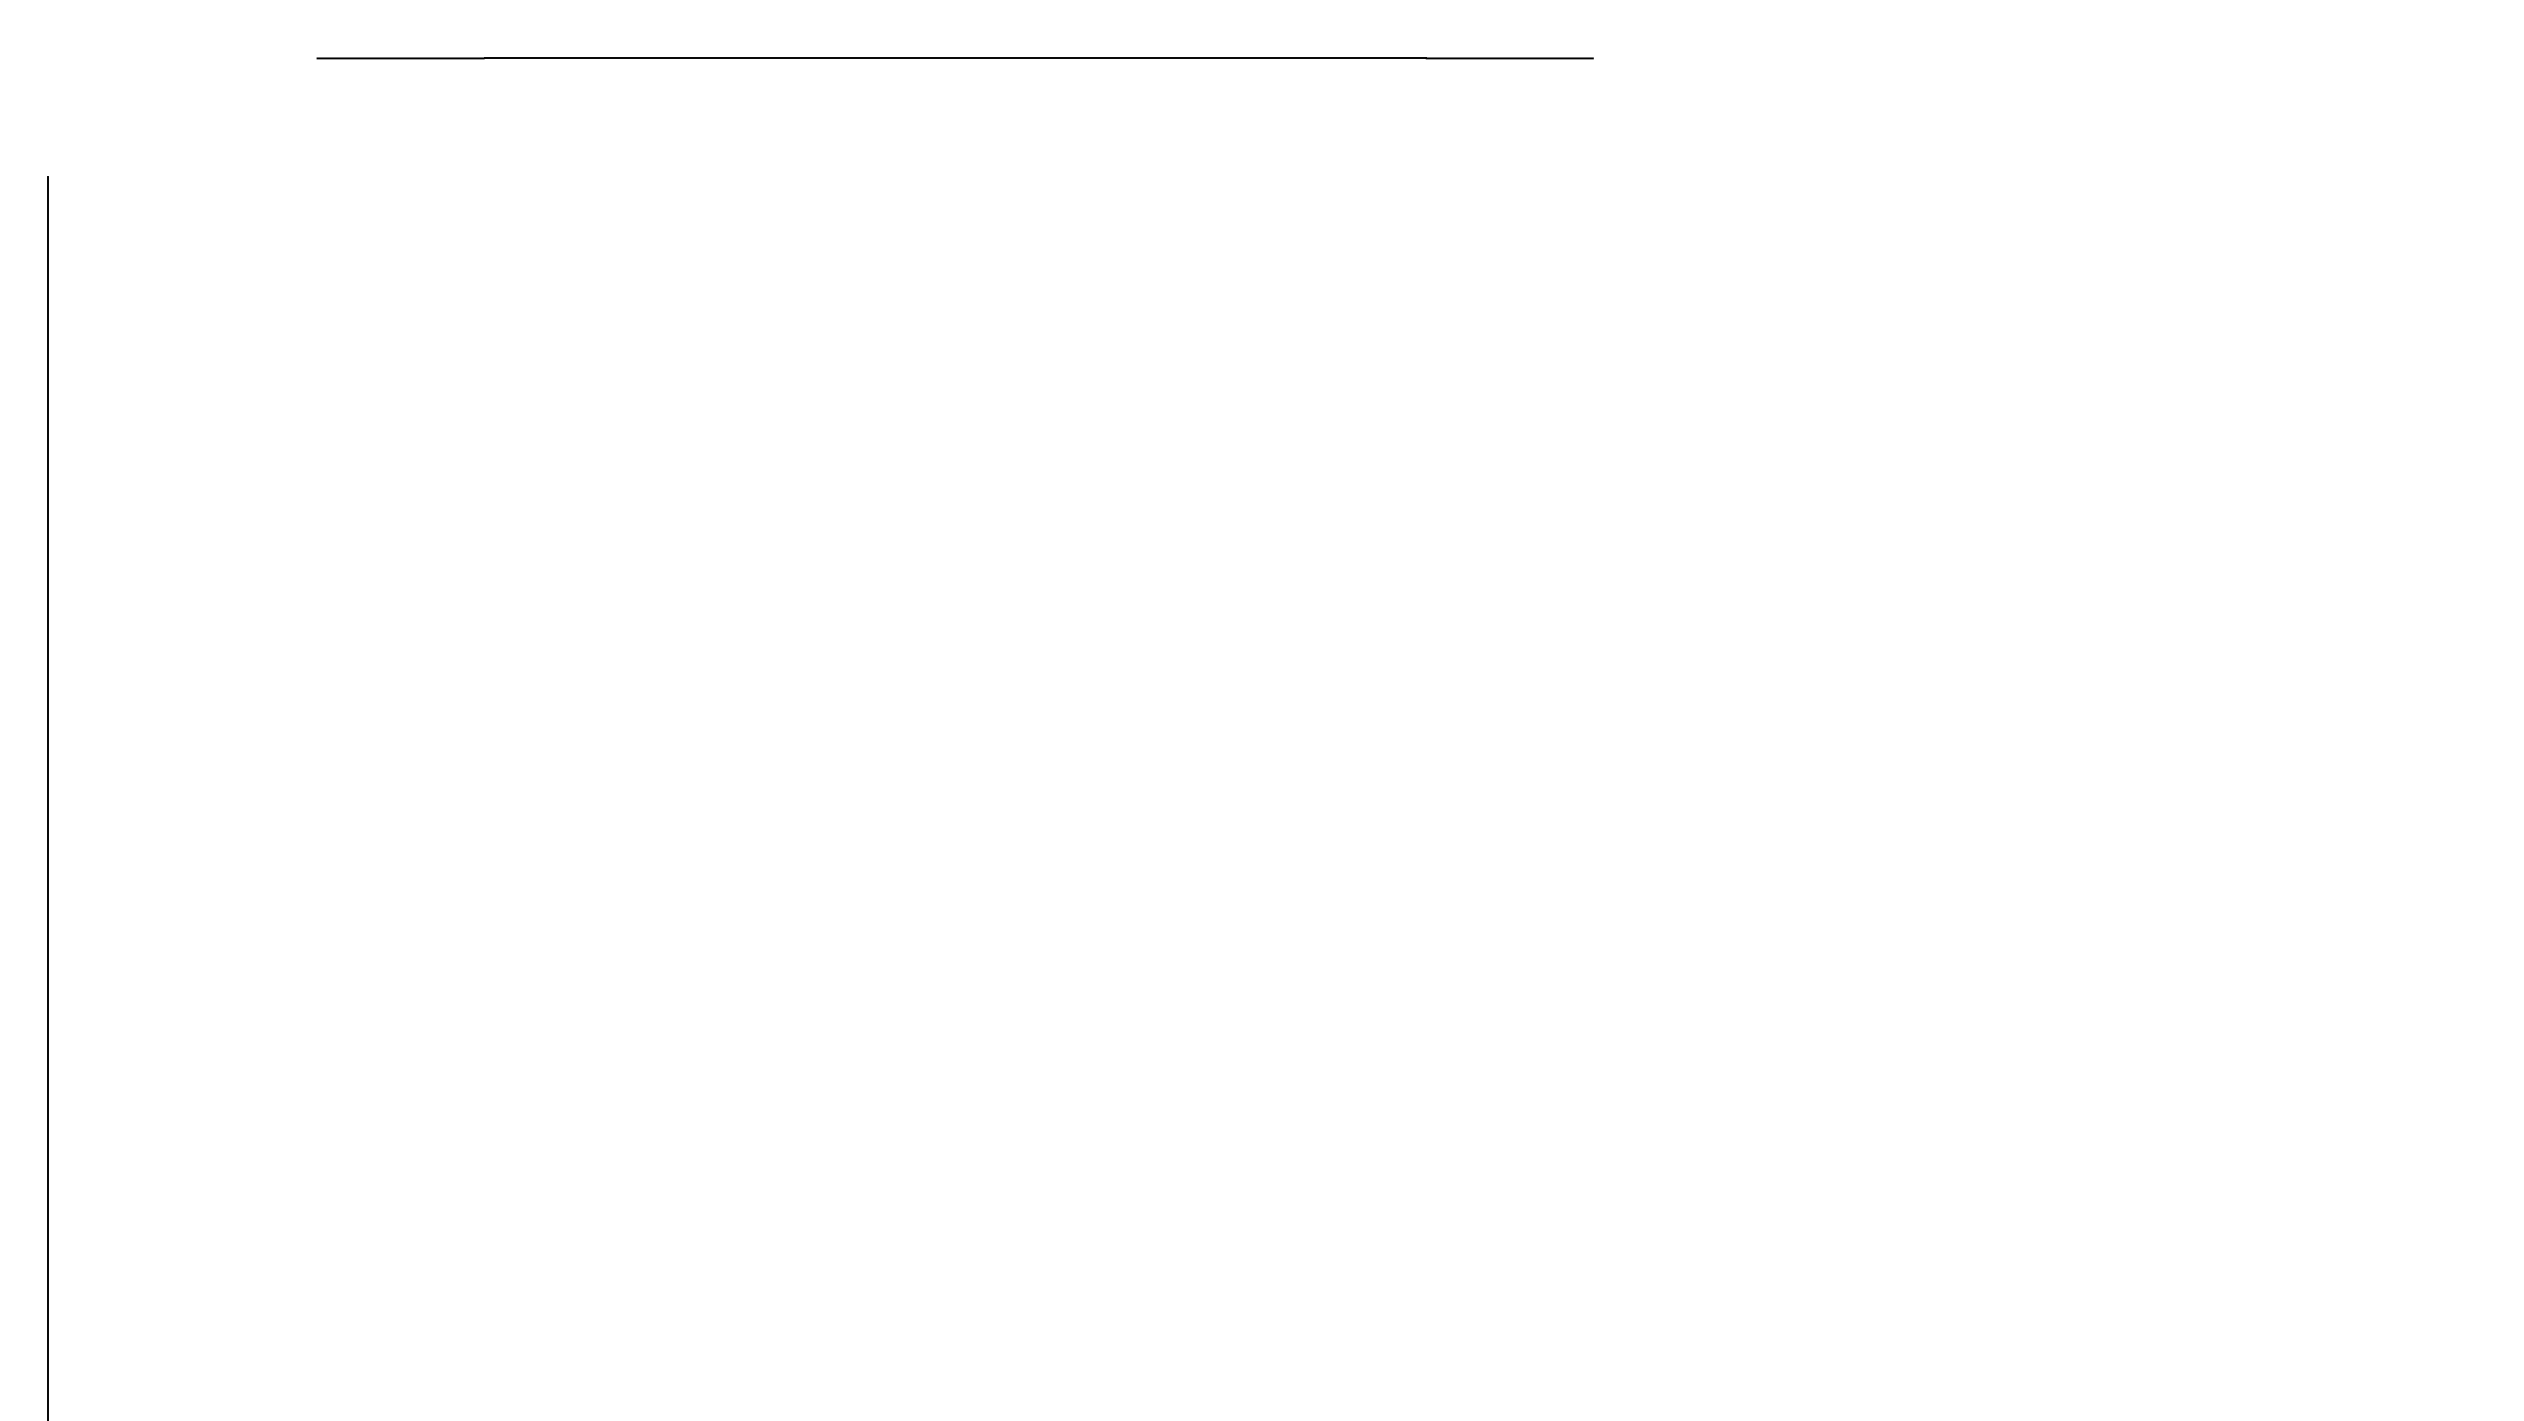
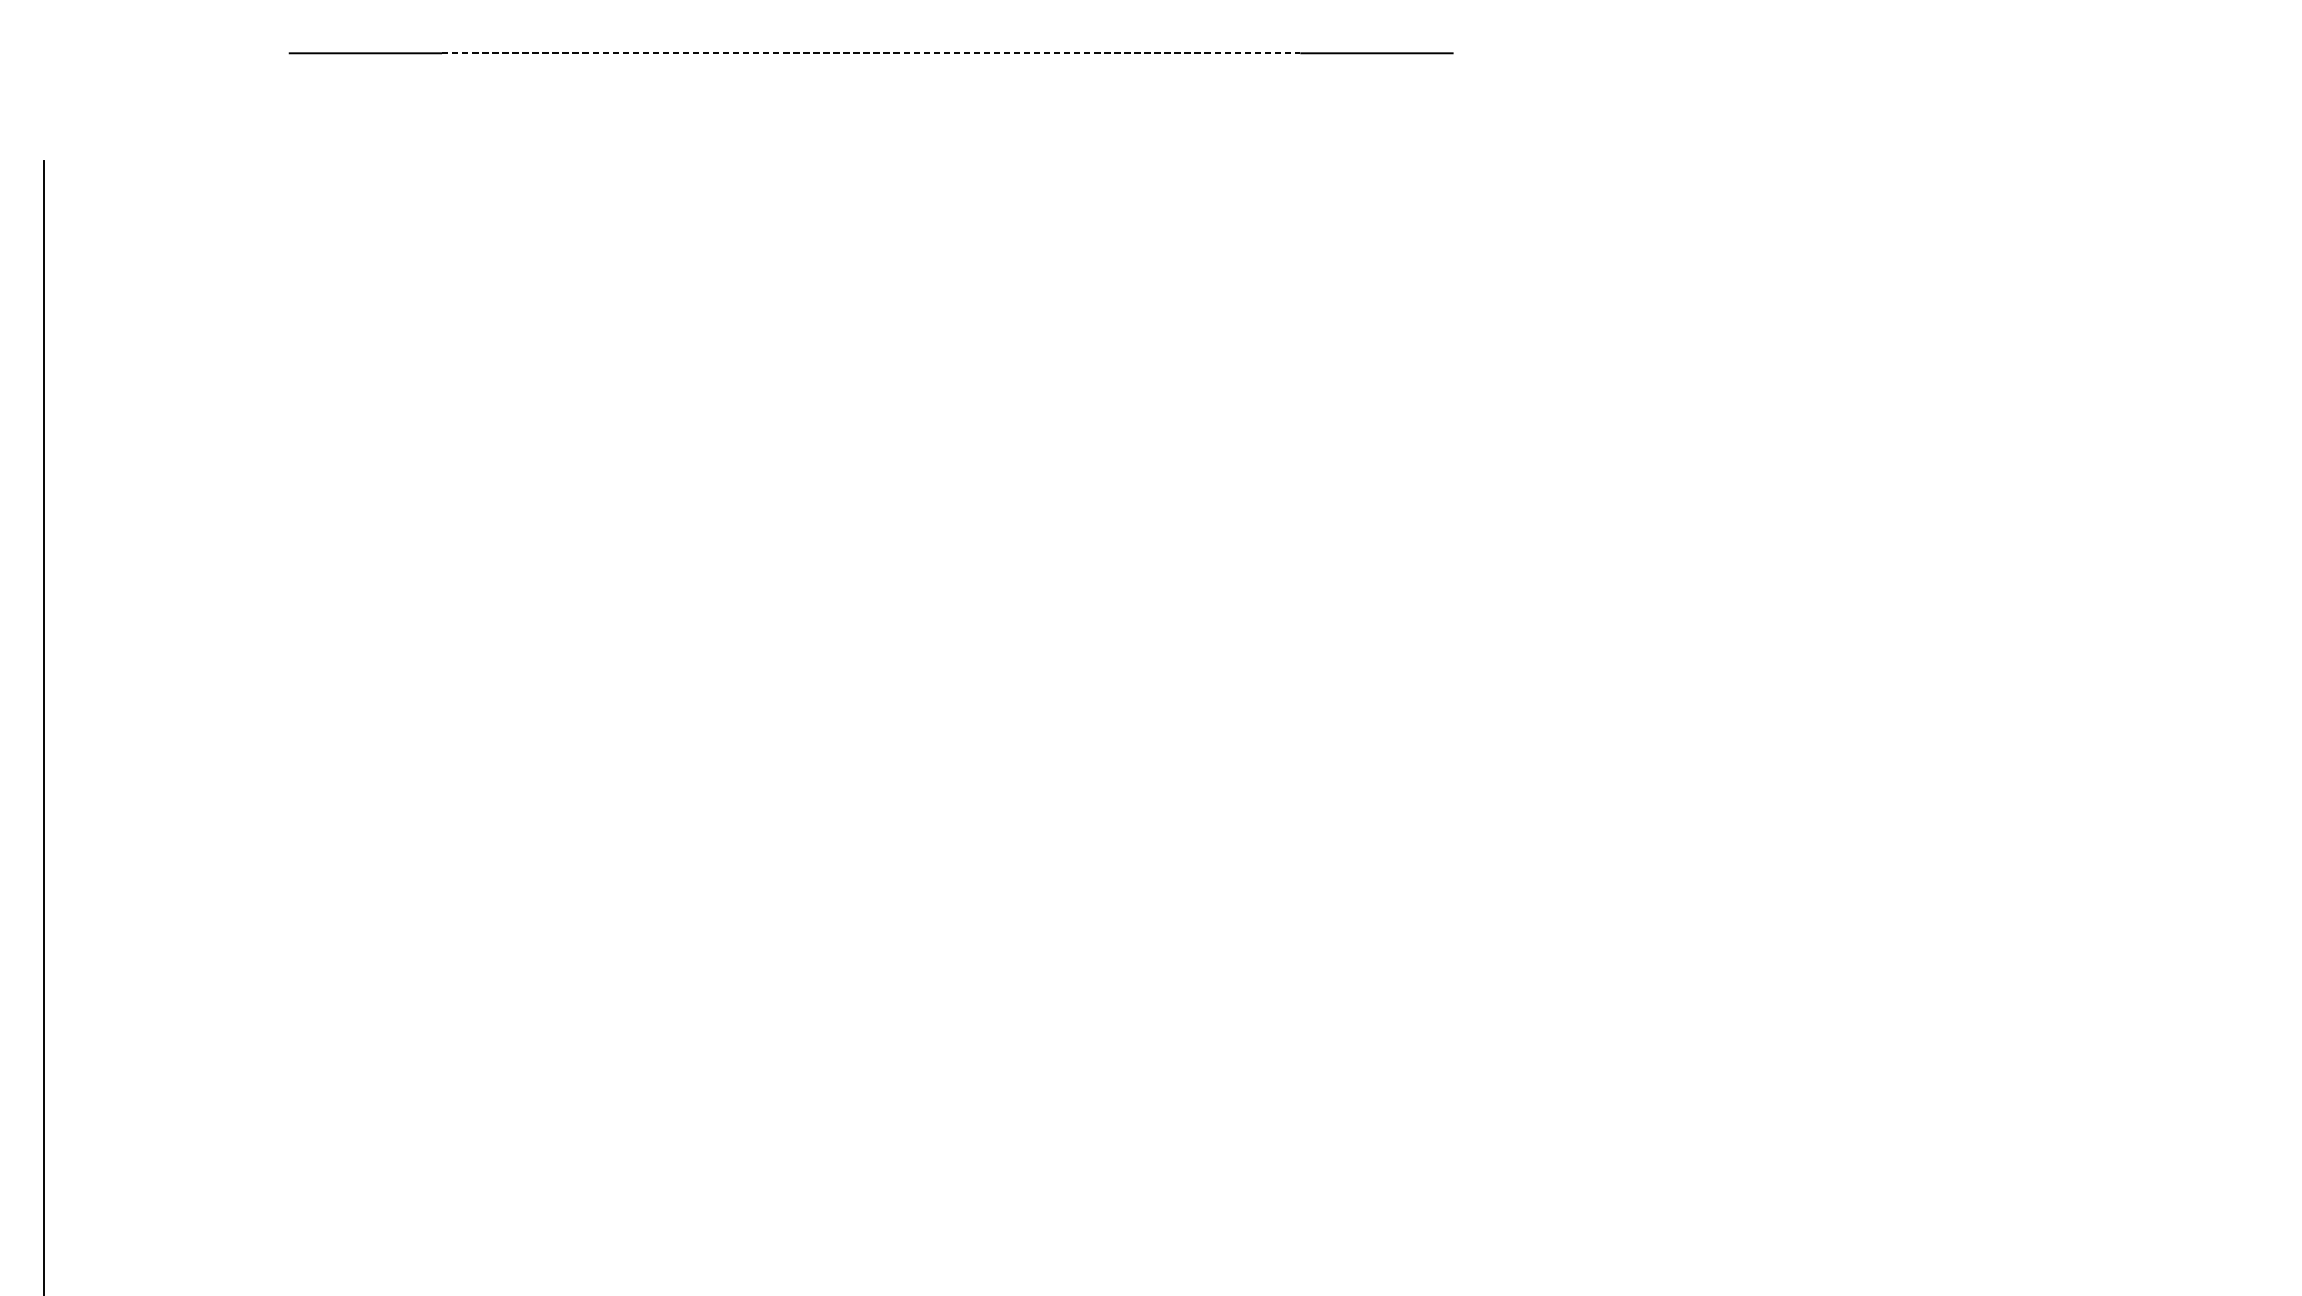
line: (955, 58) -> (871, 53), solid -> dashed

